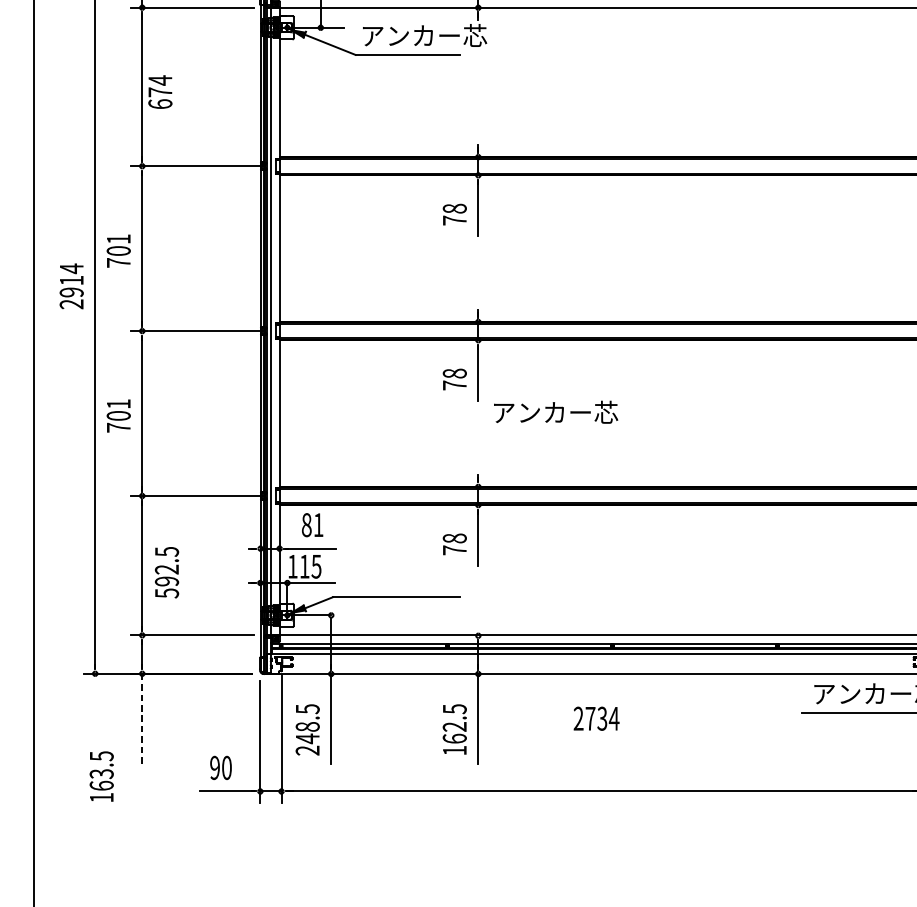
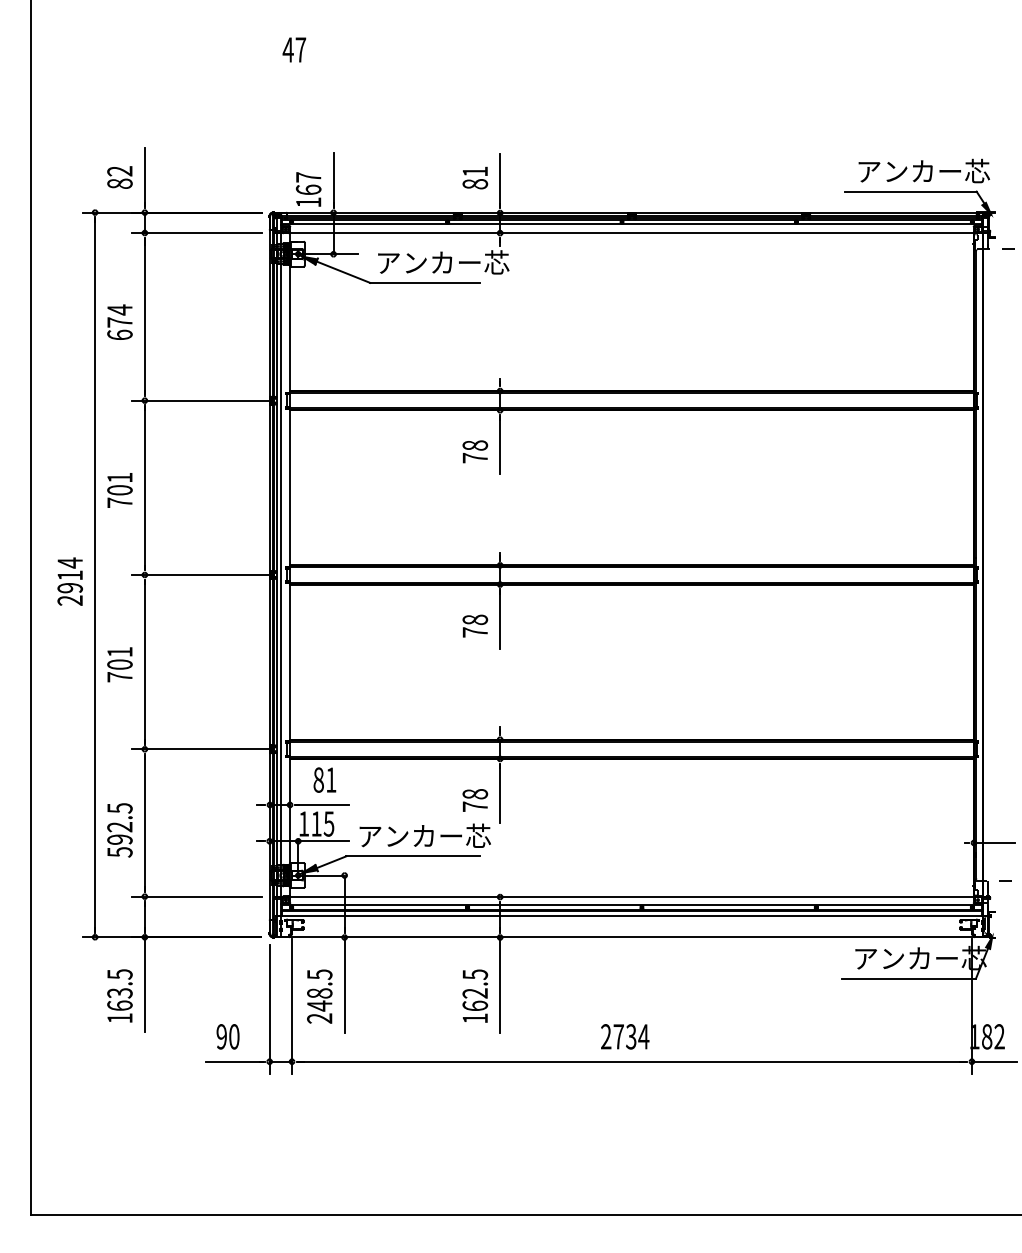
text: (159, 91) -> (119, 321), moved
text: (71, 286) -> (69, 581), moved
text: (555, 412) -> (424, 835), moved
text: (166, 572) -> (119, 830), moved
line: (141, 718) -> (144, 984), dashed -> solid
text: (596, 718) -> (625, 1036), moved
text: (101, 776) -> (119, 995), moved

